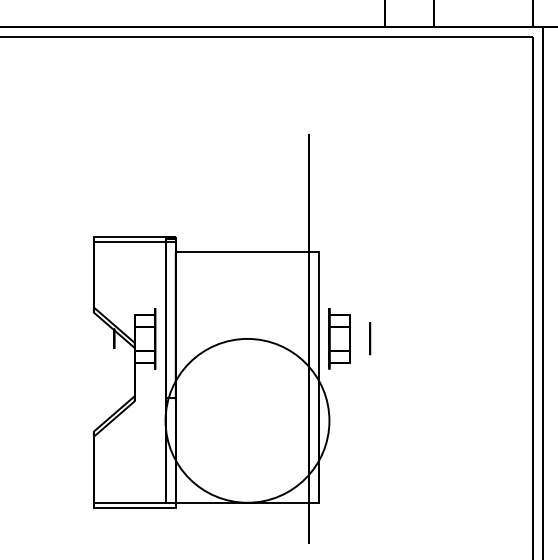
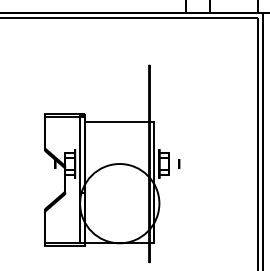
circle: (370, 337) -> (179, 163), size x0.62

